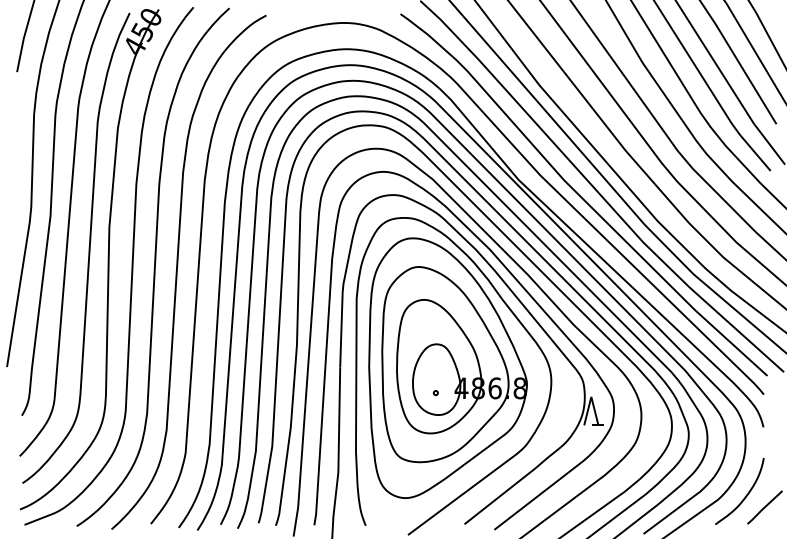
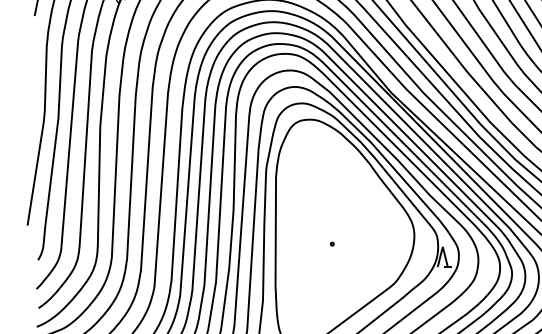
part: (447, 367) -> (340, 225), removed

